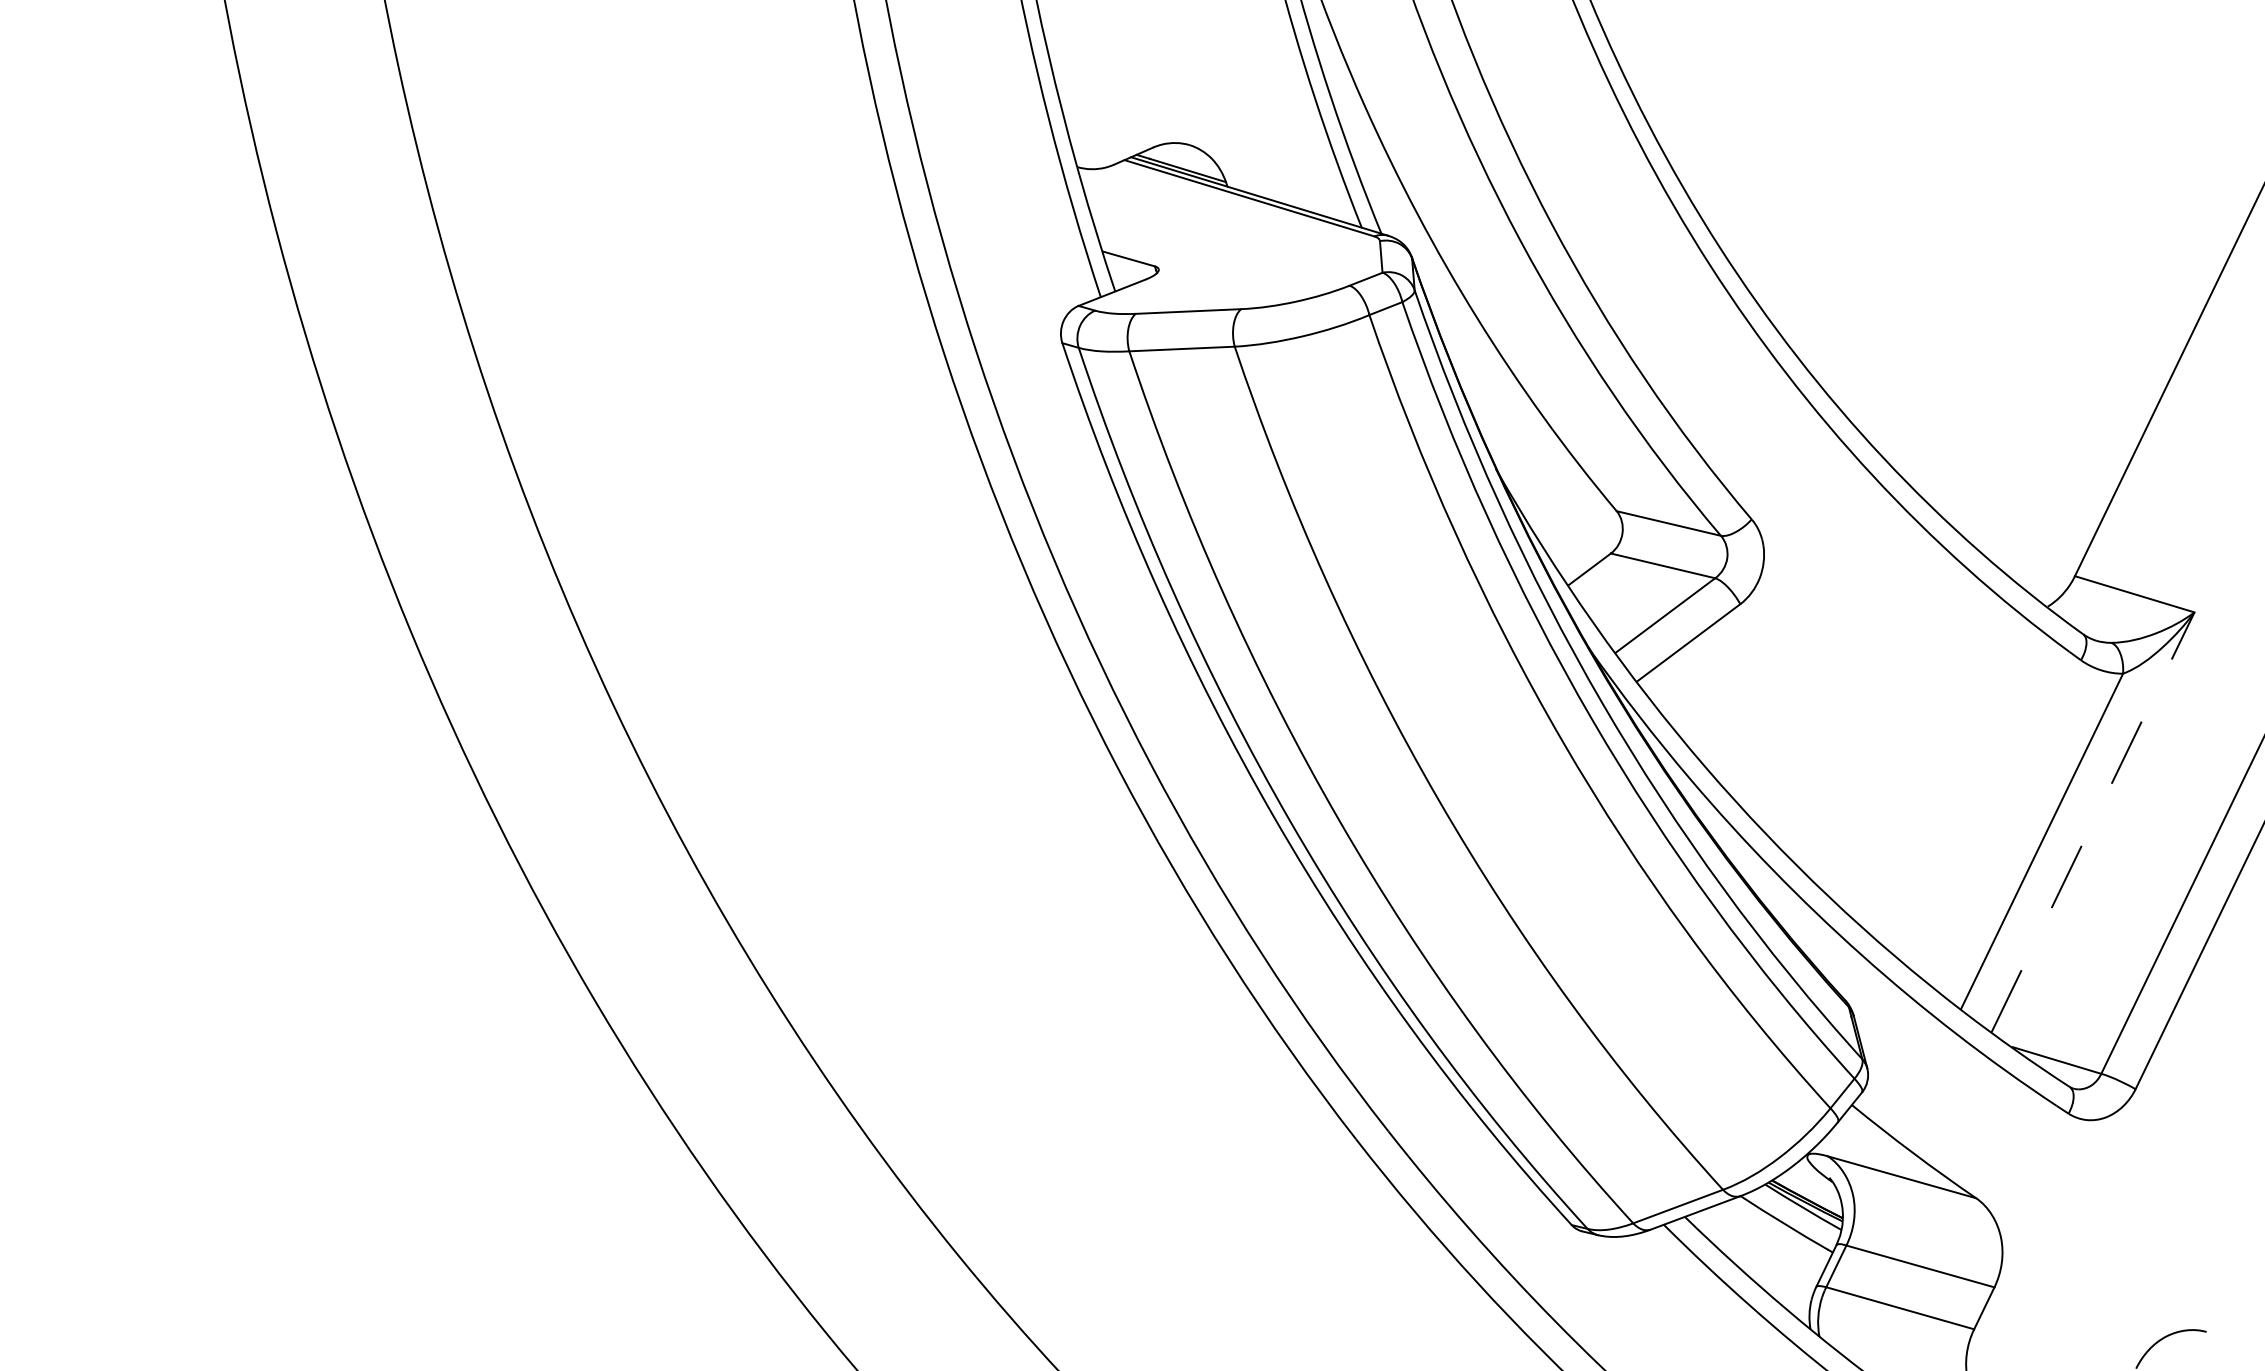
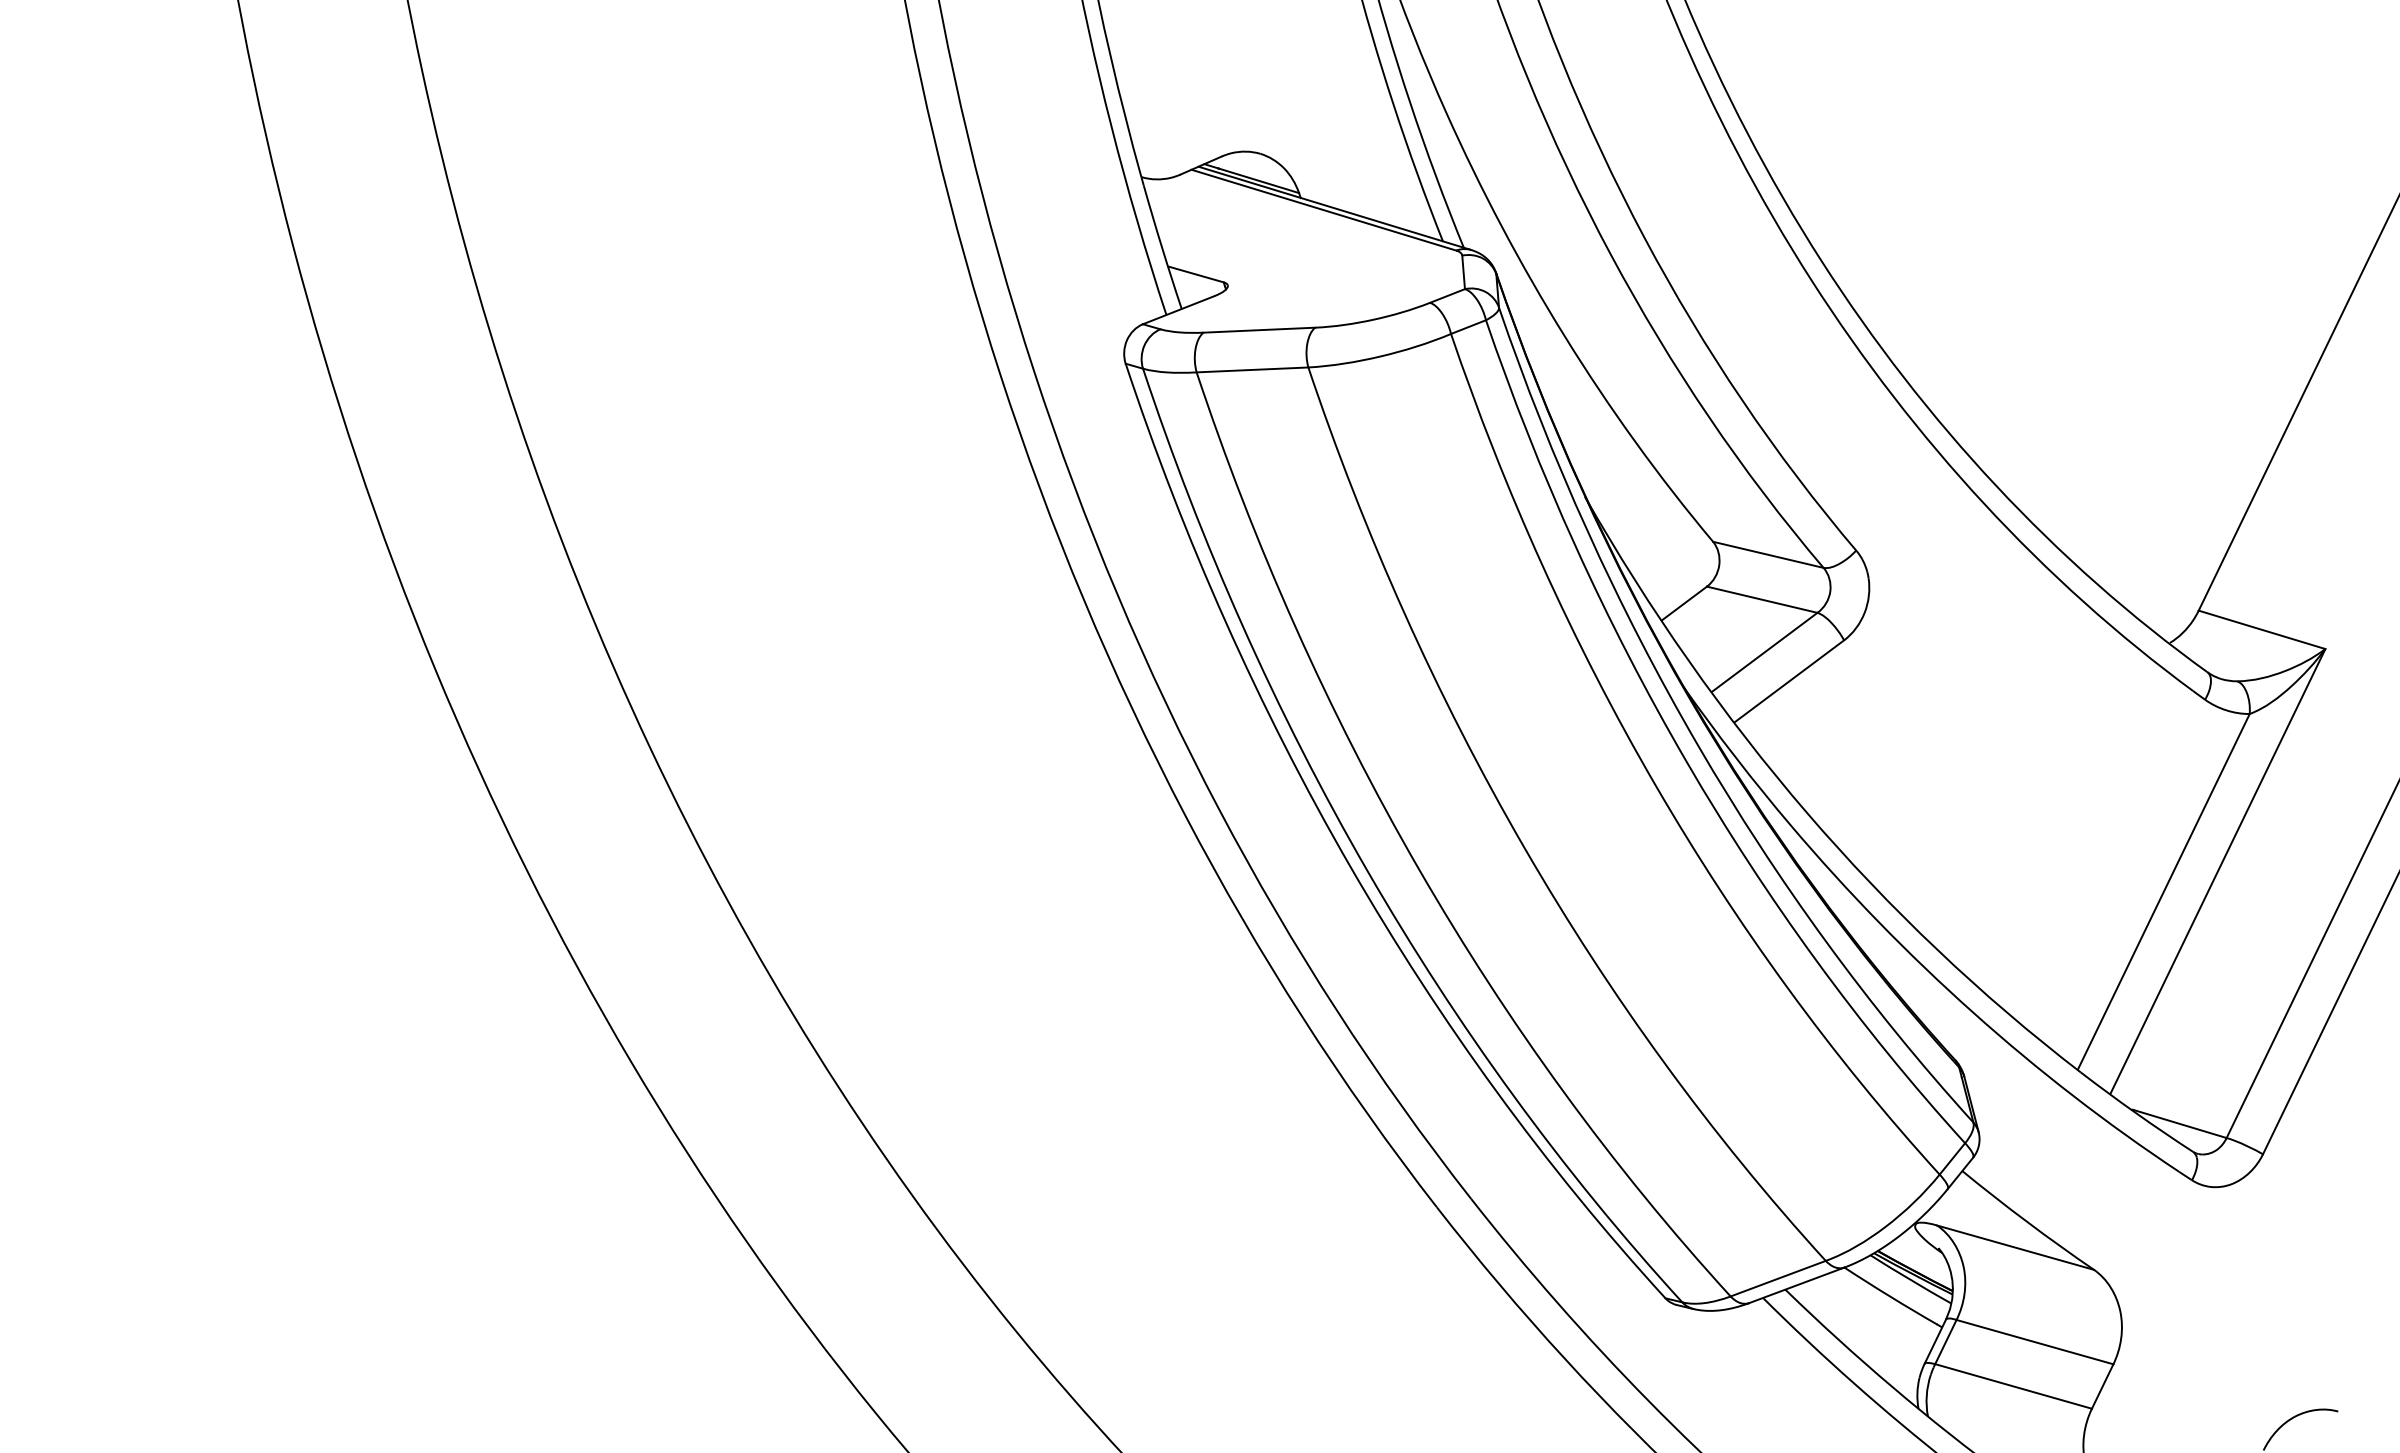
line: (2093, 821) -> (2218, 870), dashed -> solid

